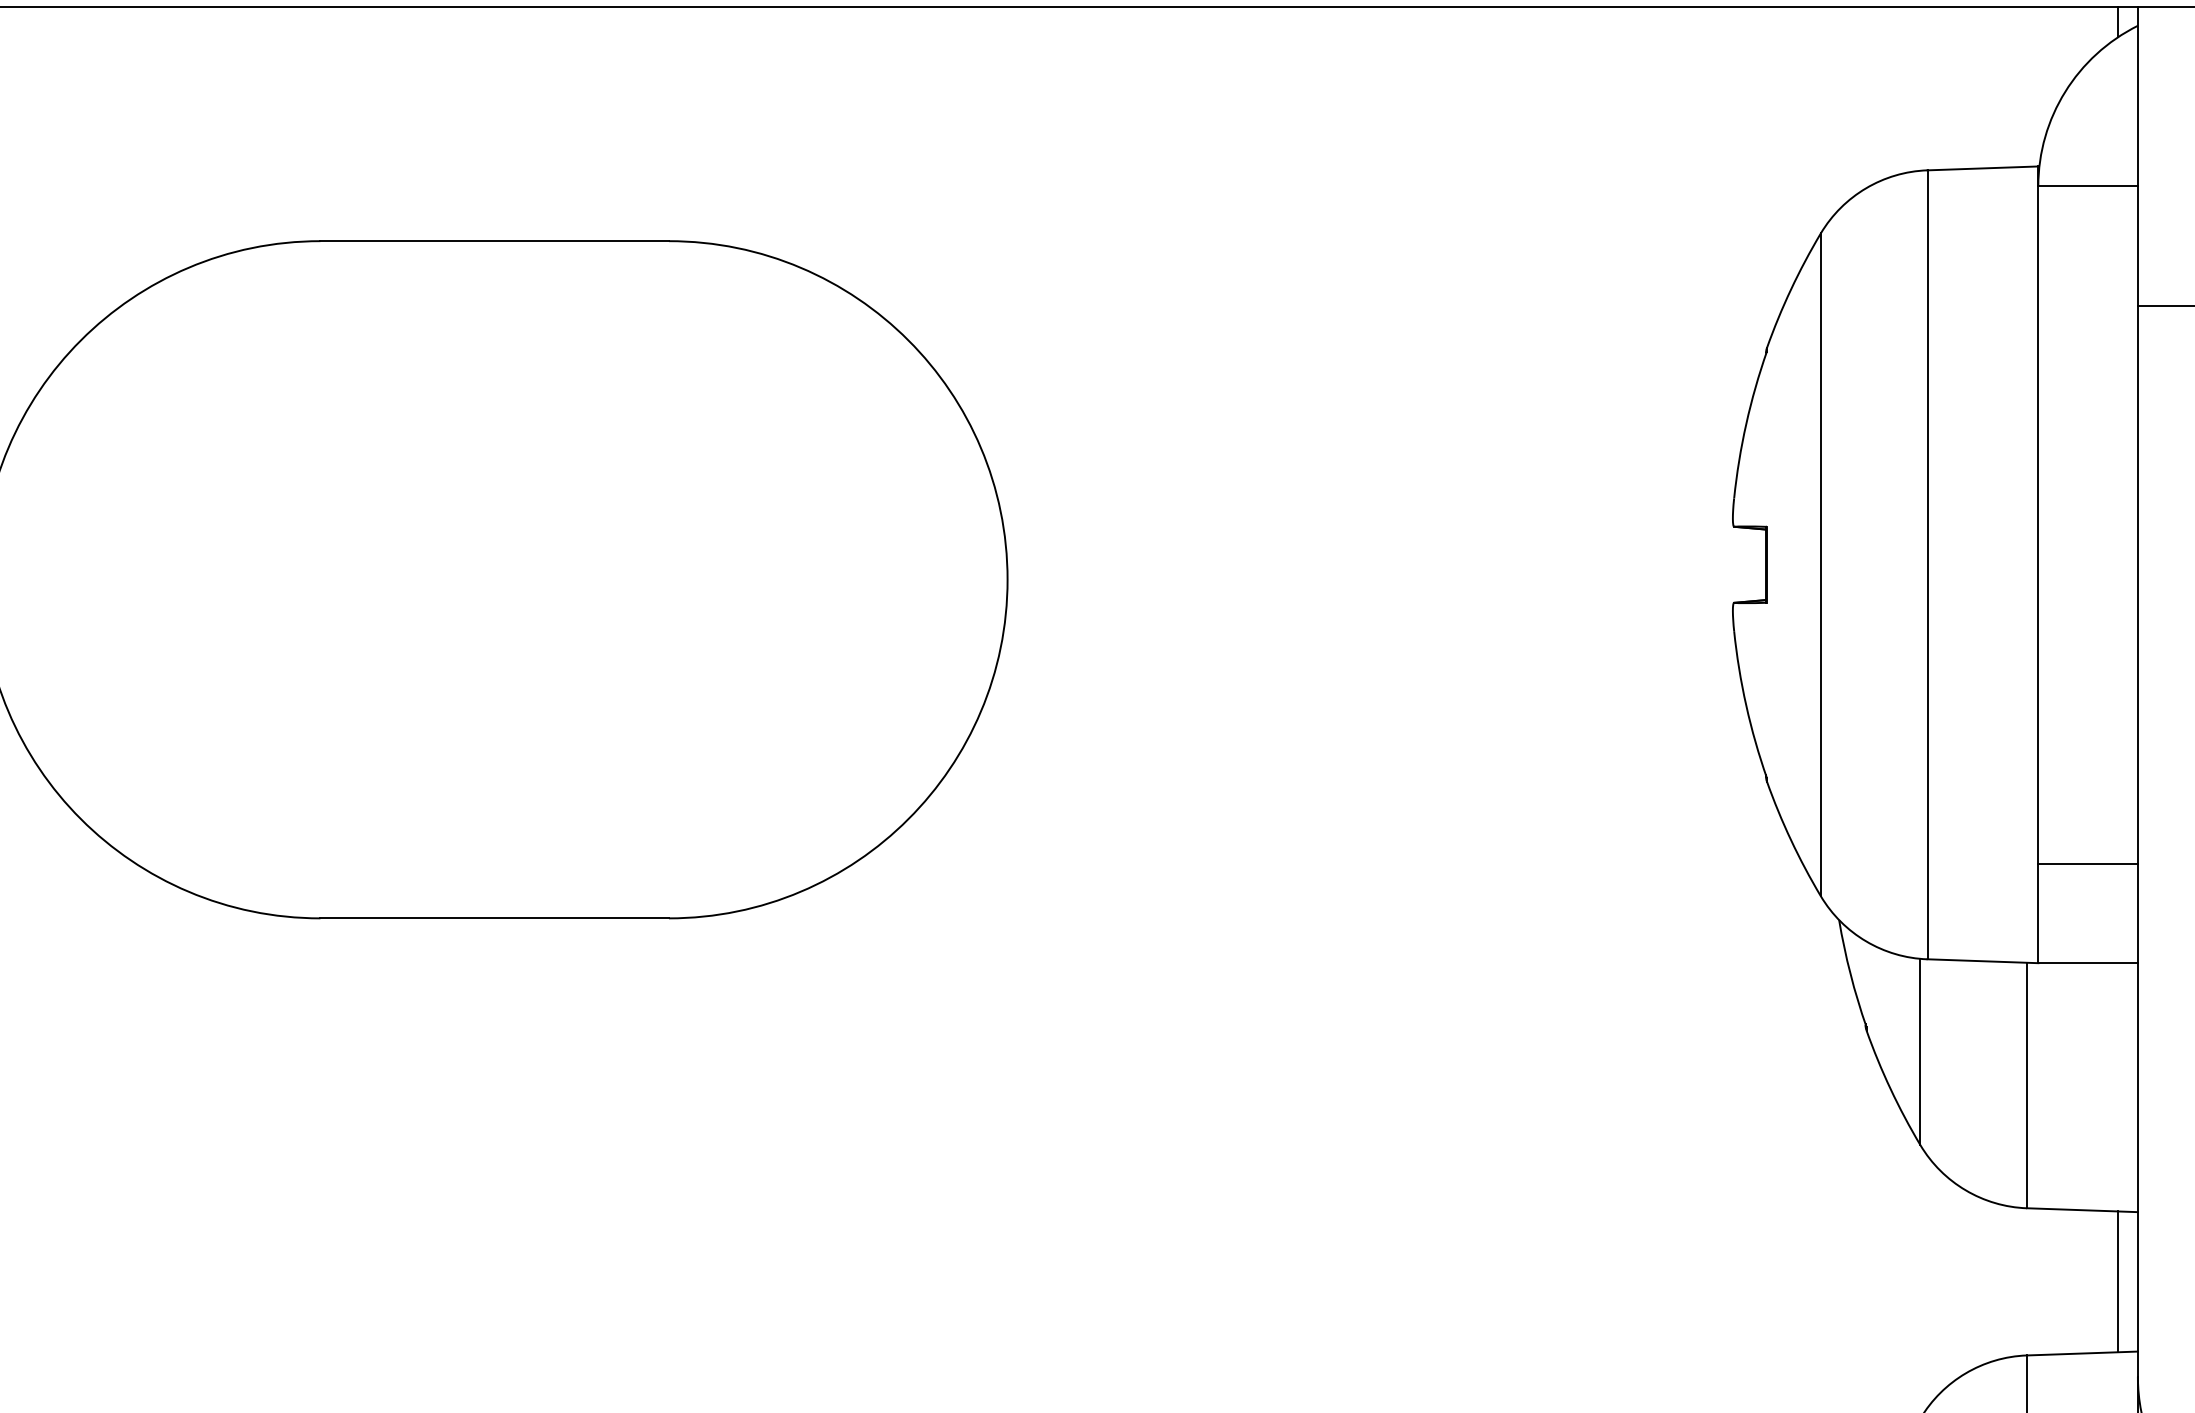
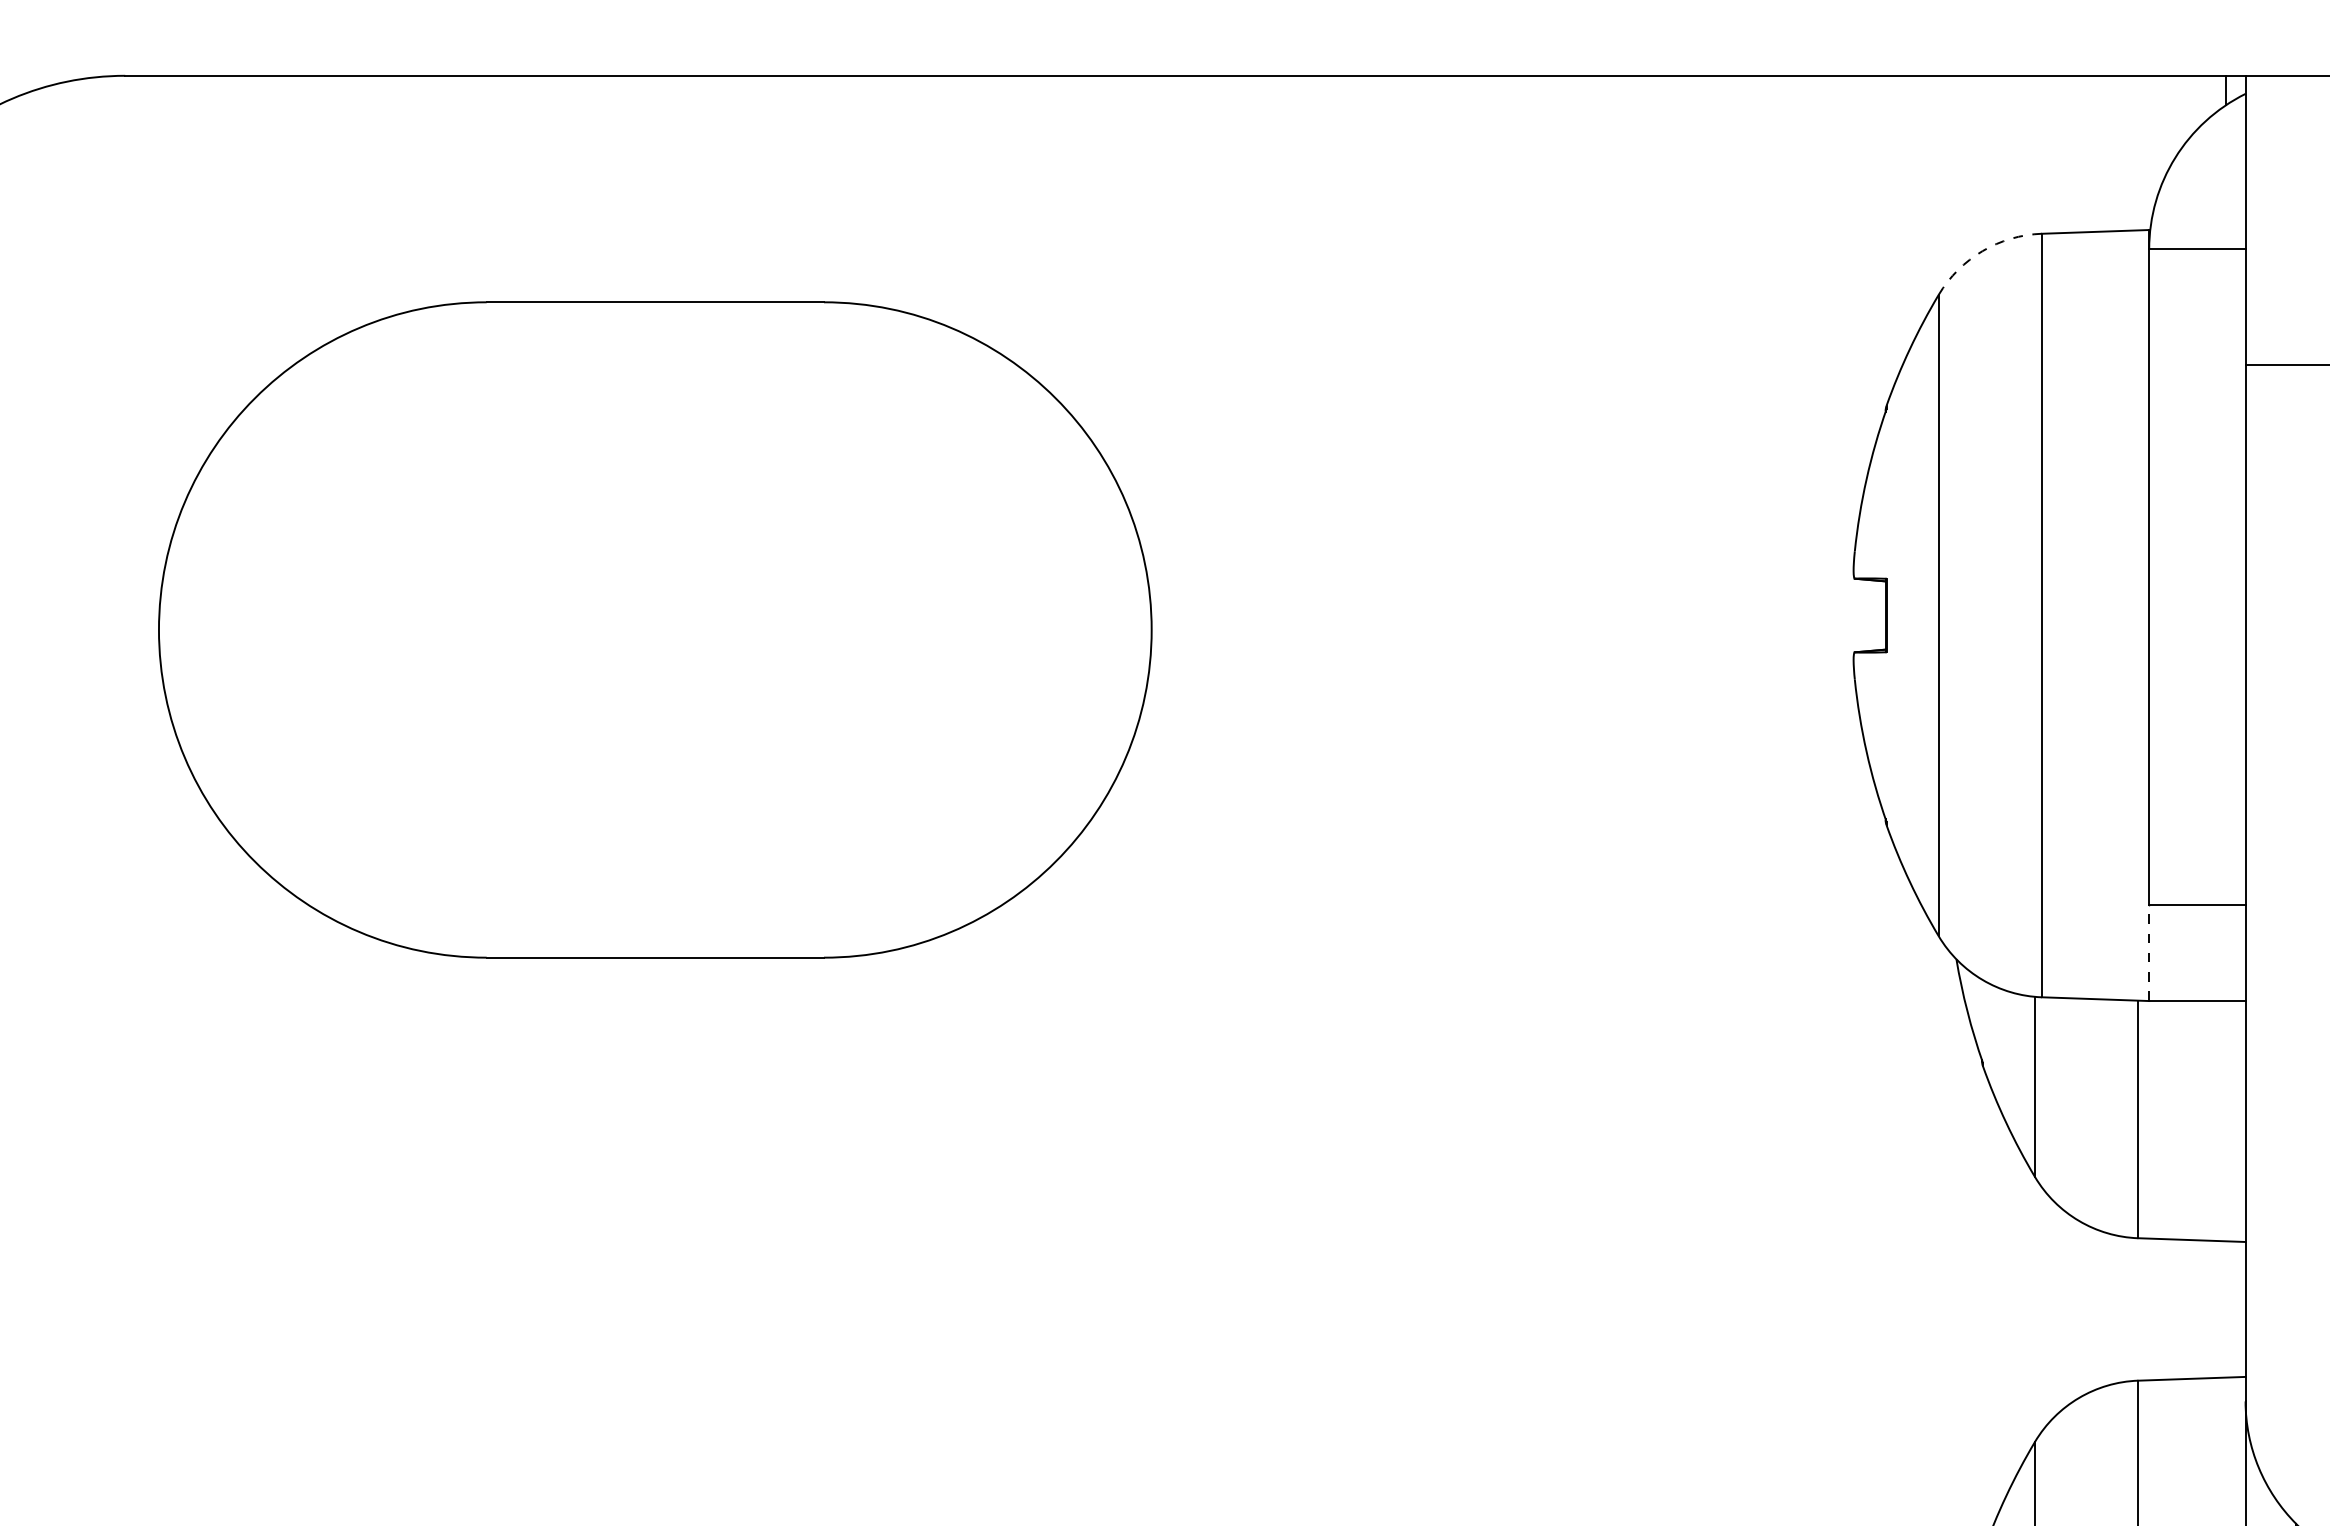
arc: (1866, 188) -> (1982, 251), solid -> dashed
line: (2038, 913) -> (2149, 952), solid -> dashed
line: (2118, 1281) -> (2226, 1309), removed

